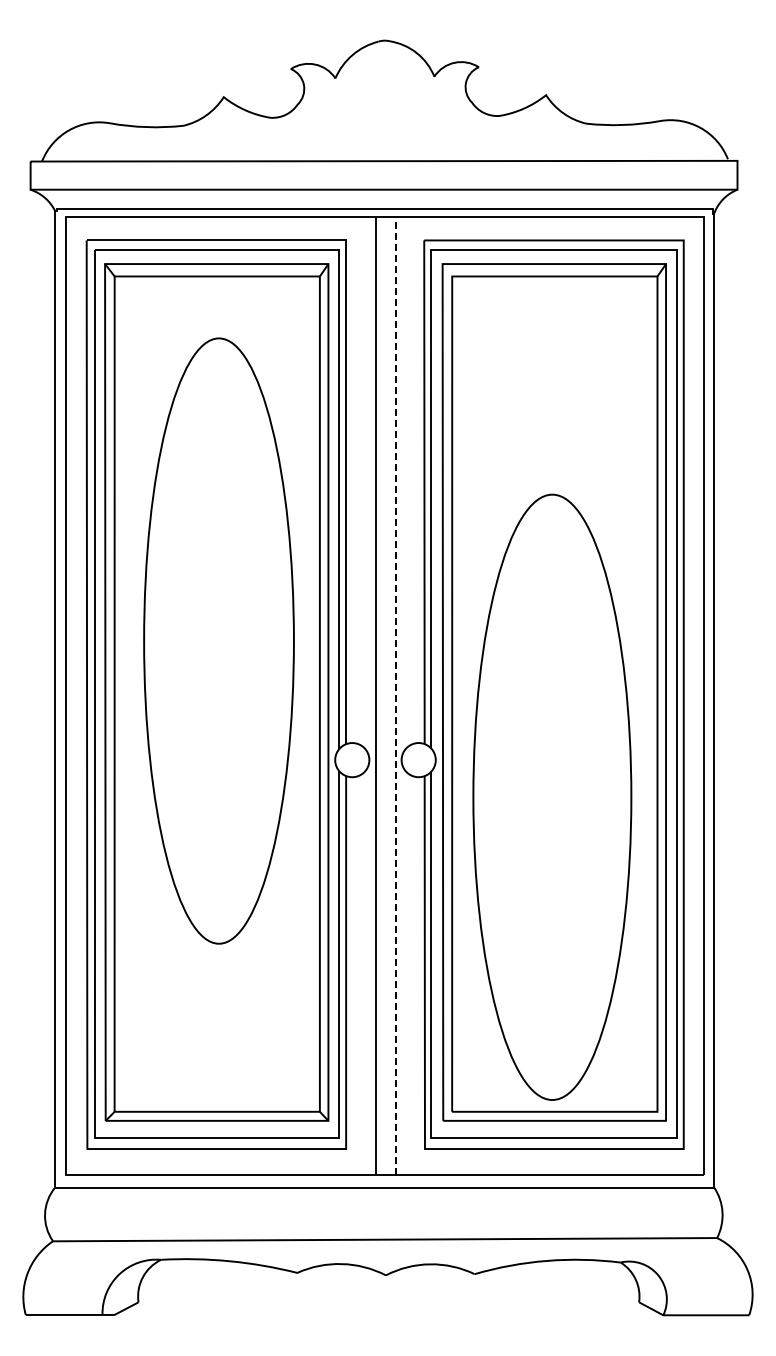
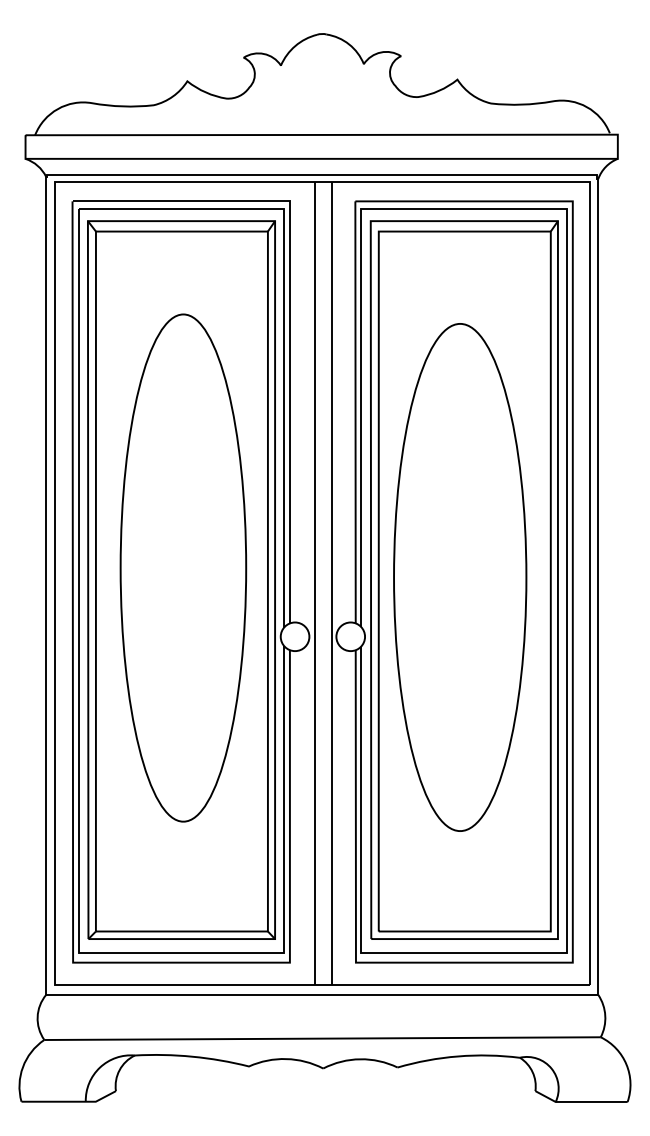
part: (218, 640) -> (182, 567), moved
line: (396, 696) -> (332, 583), dashed -> solid
part: (552, 796) -> (460, 576), moved

